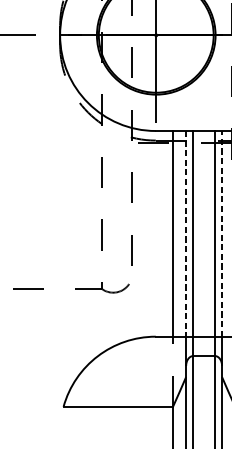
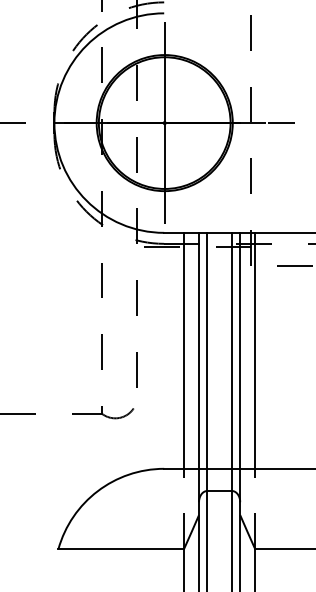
line: (186, 233) -> (199, 350), dashed -> solid
line: (222, 233) -> (240, 350), dashed -> solid

